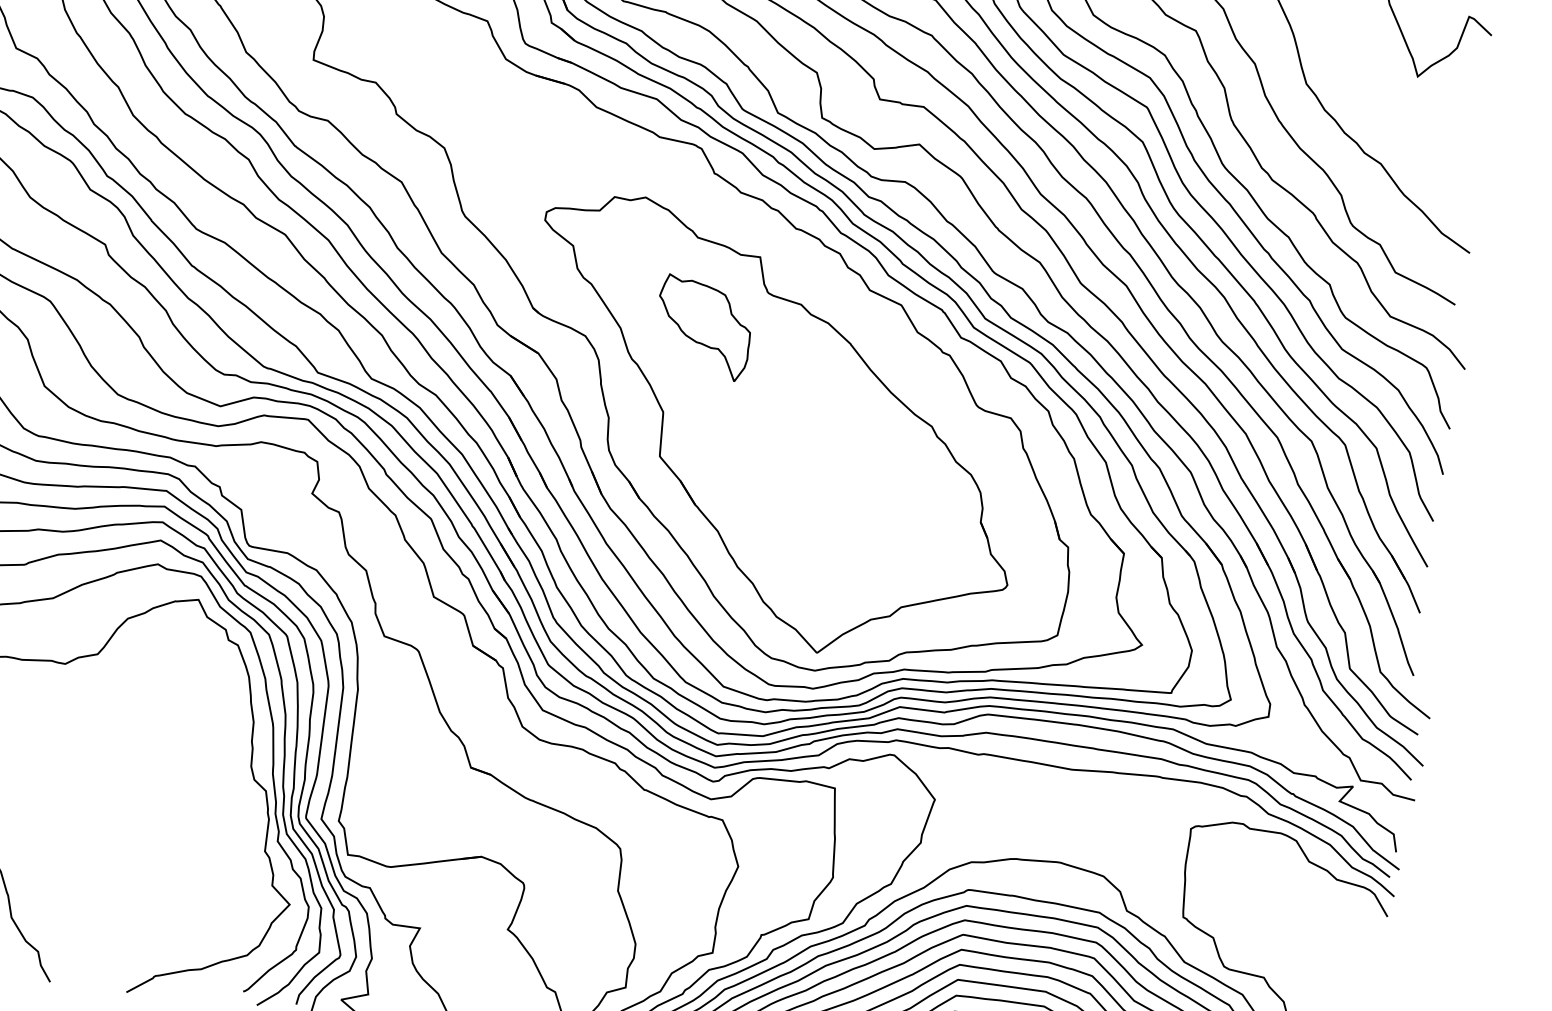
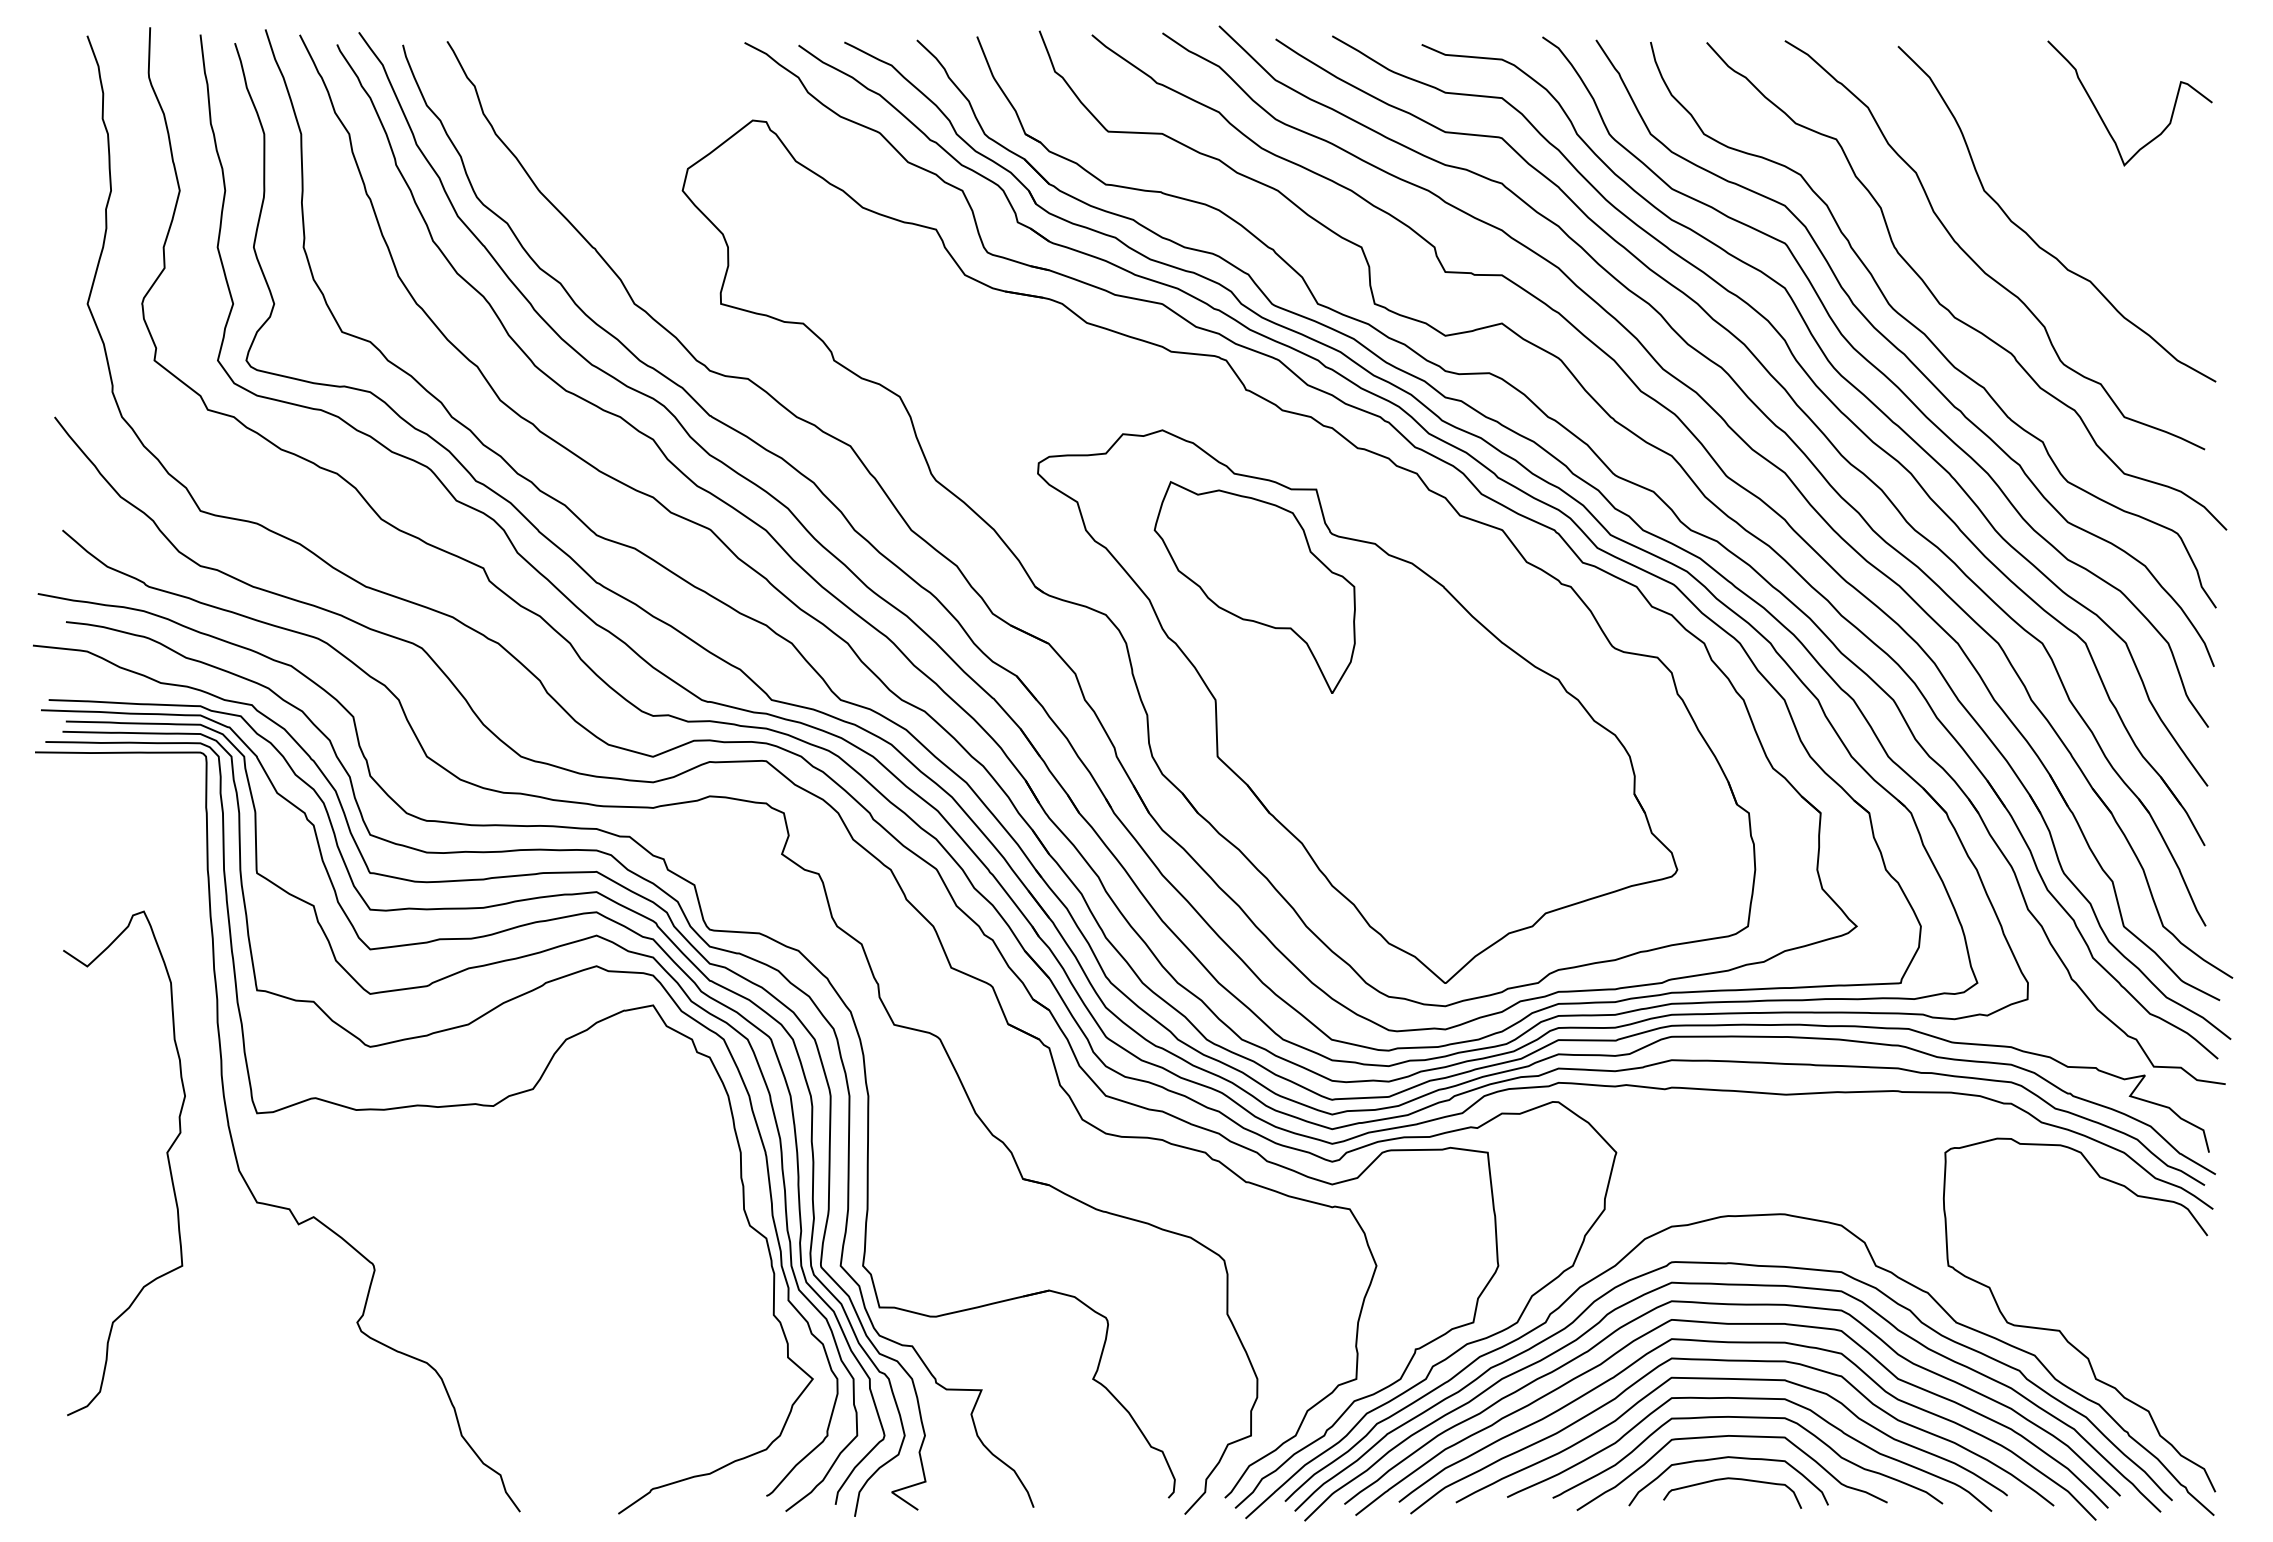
part: (703, 327) -> (1254, 587), size x1.67

